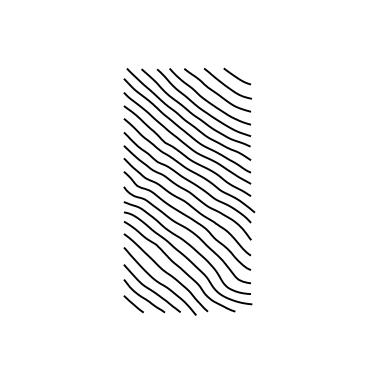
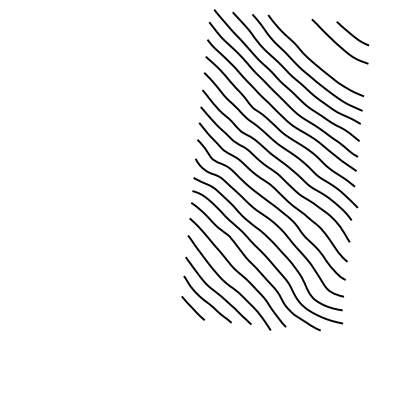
curve: (217, 92) -> (325, 51), removed

